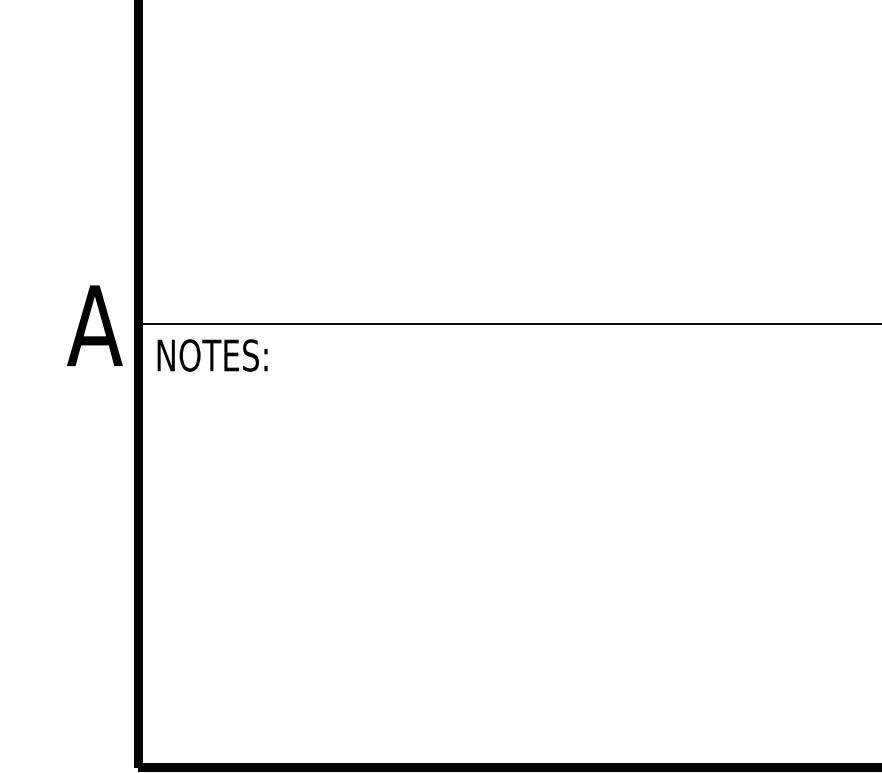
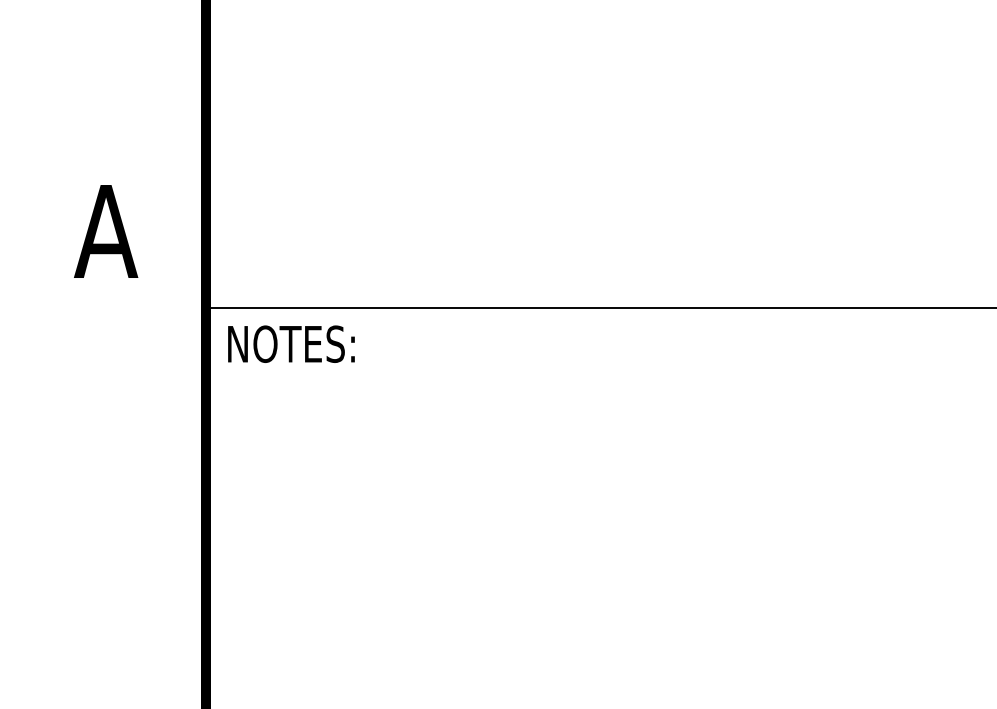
text: (94, 325) -> (105, 231), moved

